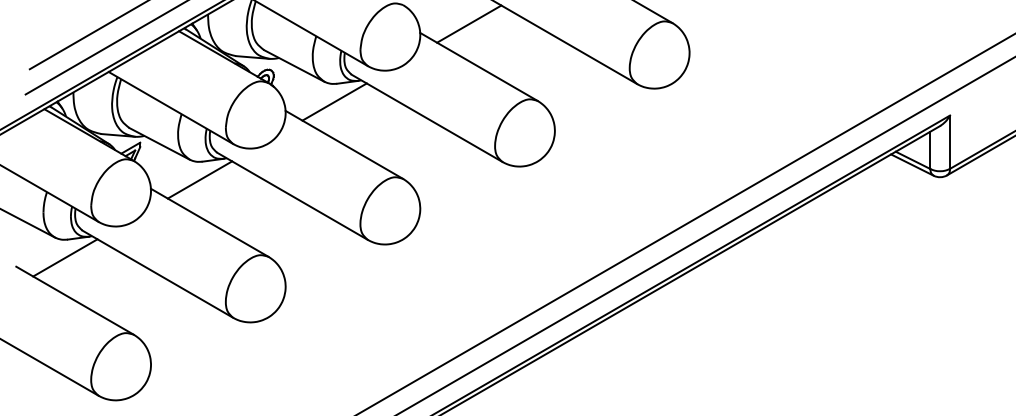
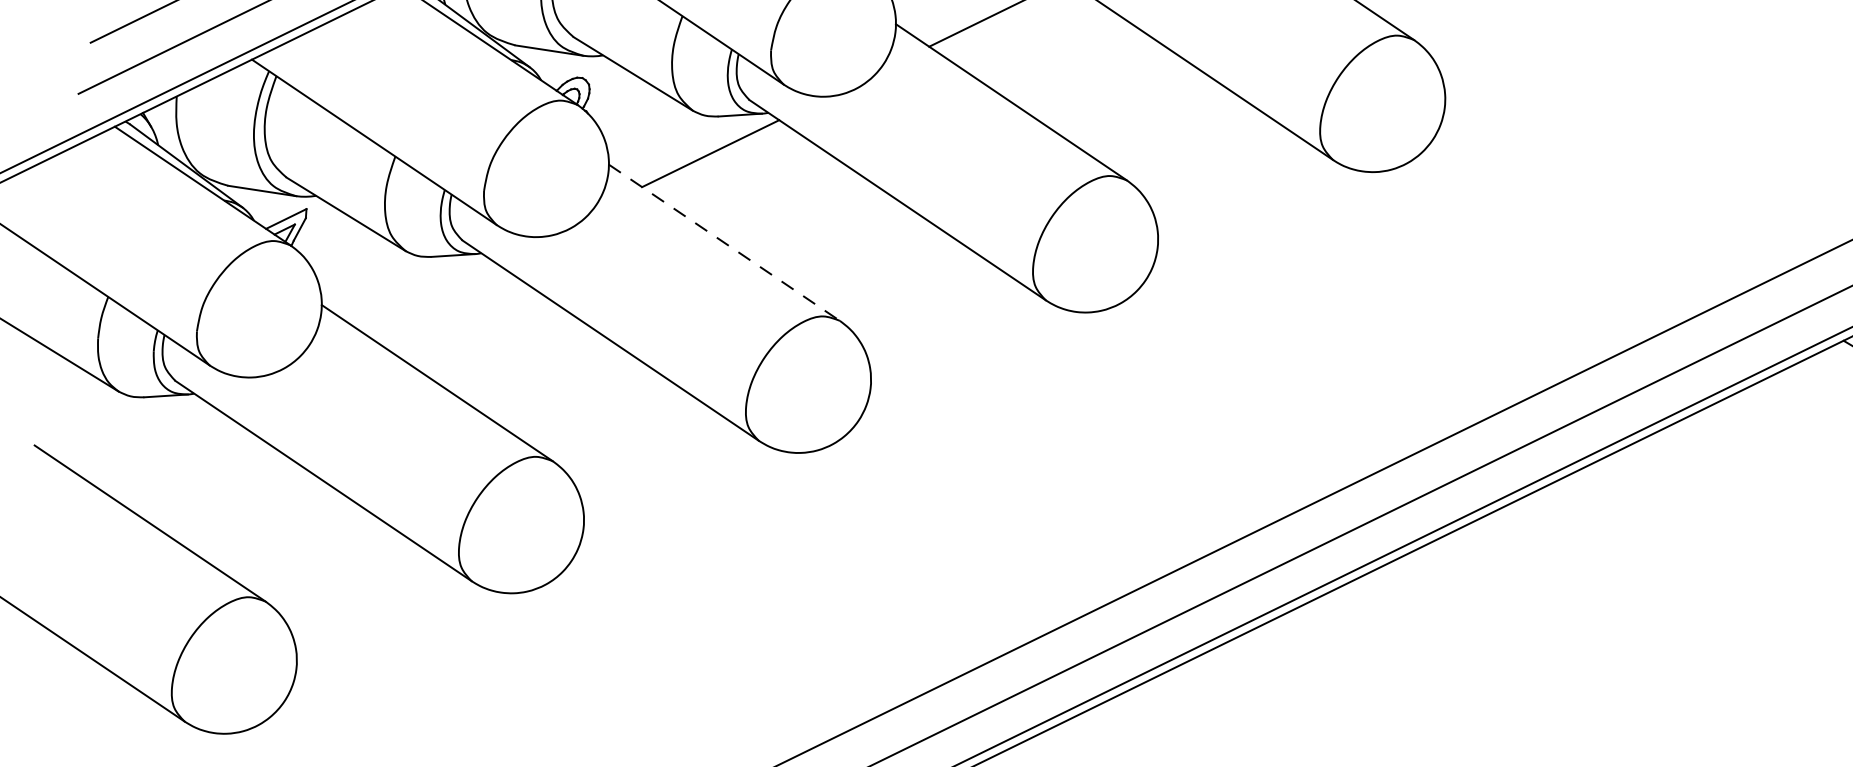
line: (344, 144) -> (724, 242), solid -> dashed
line: (199, 179) -> (422, 292), removed
line: (65, 257) -> (136, 433), removed

